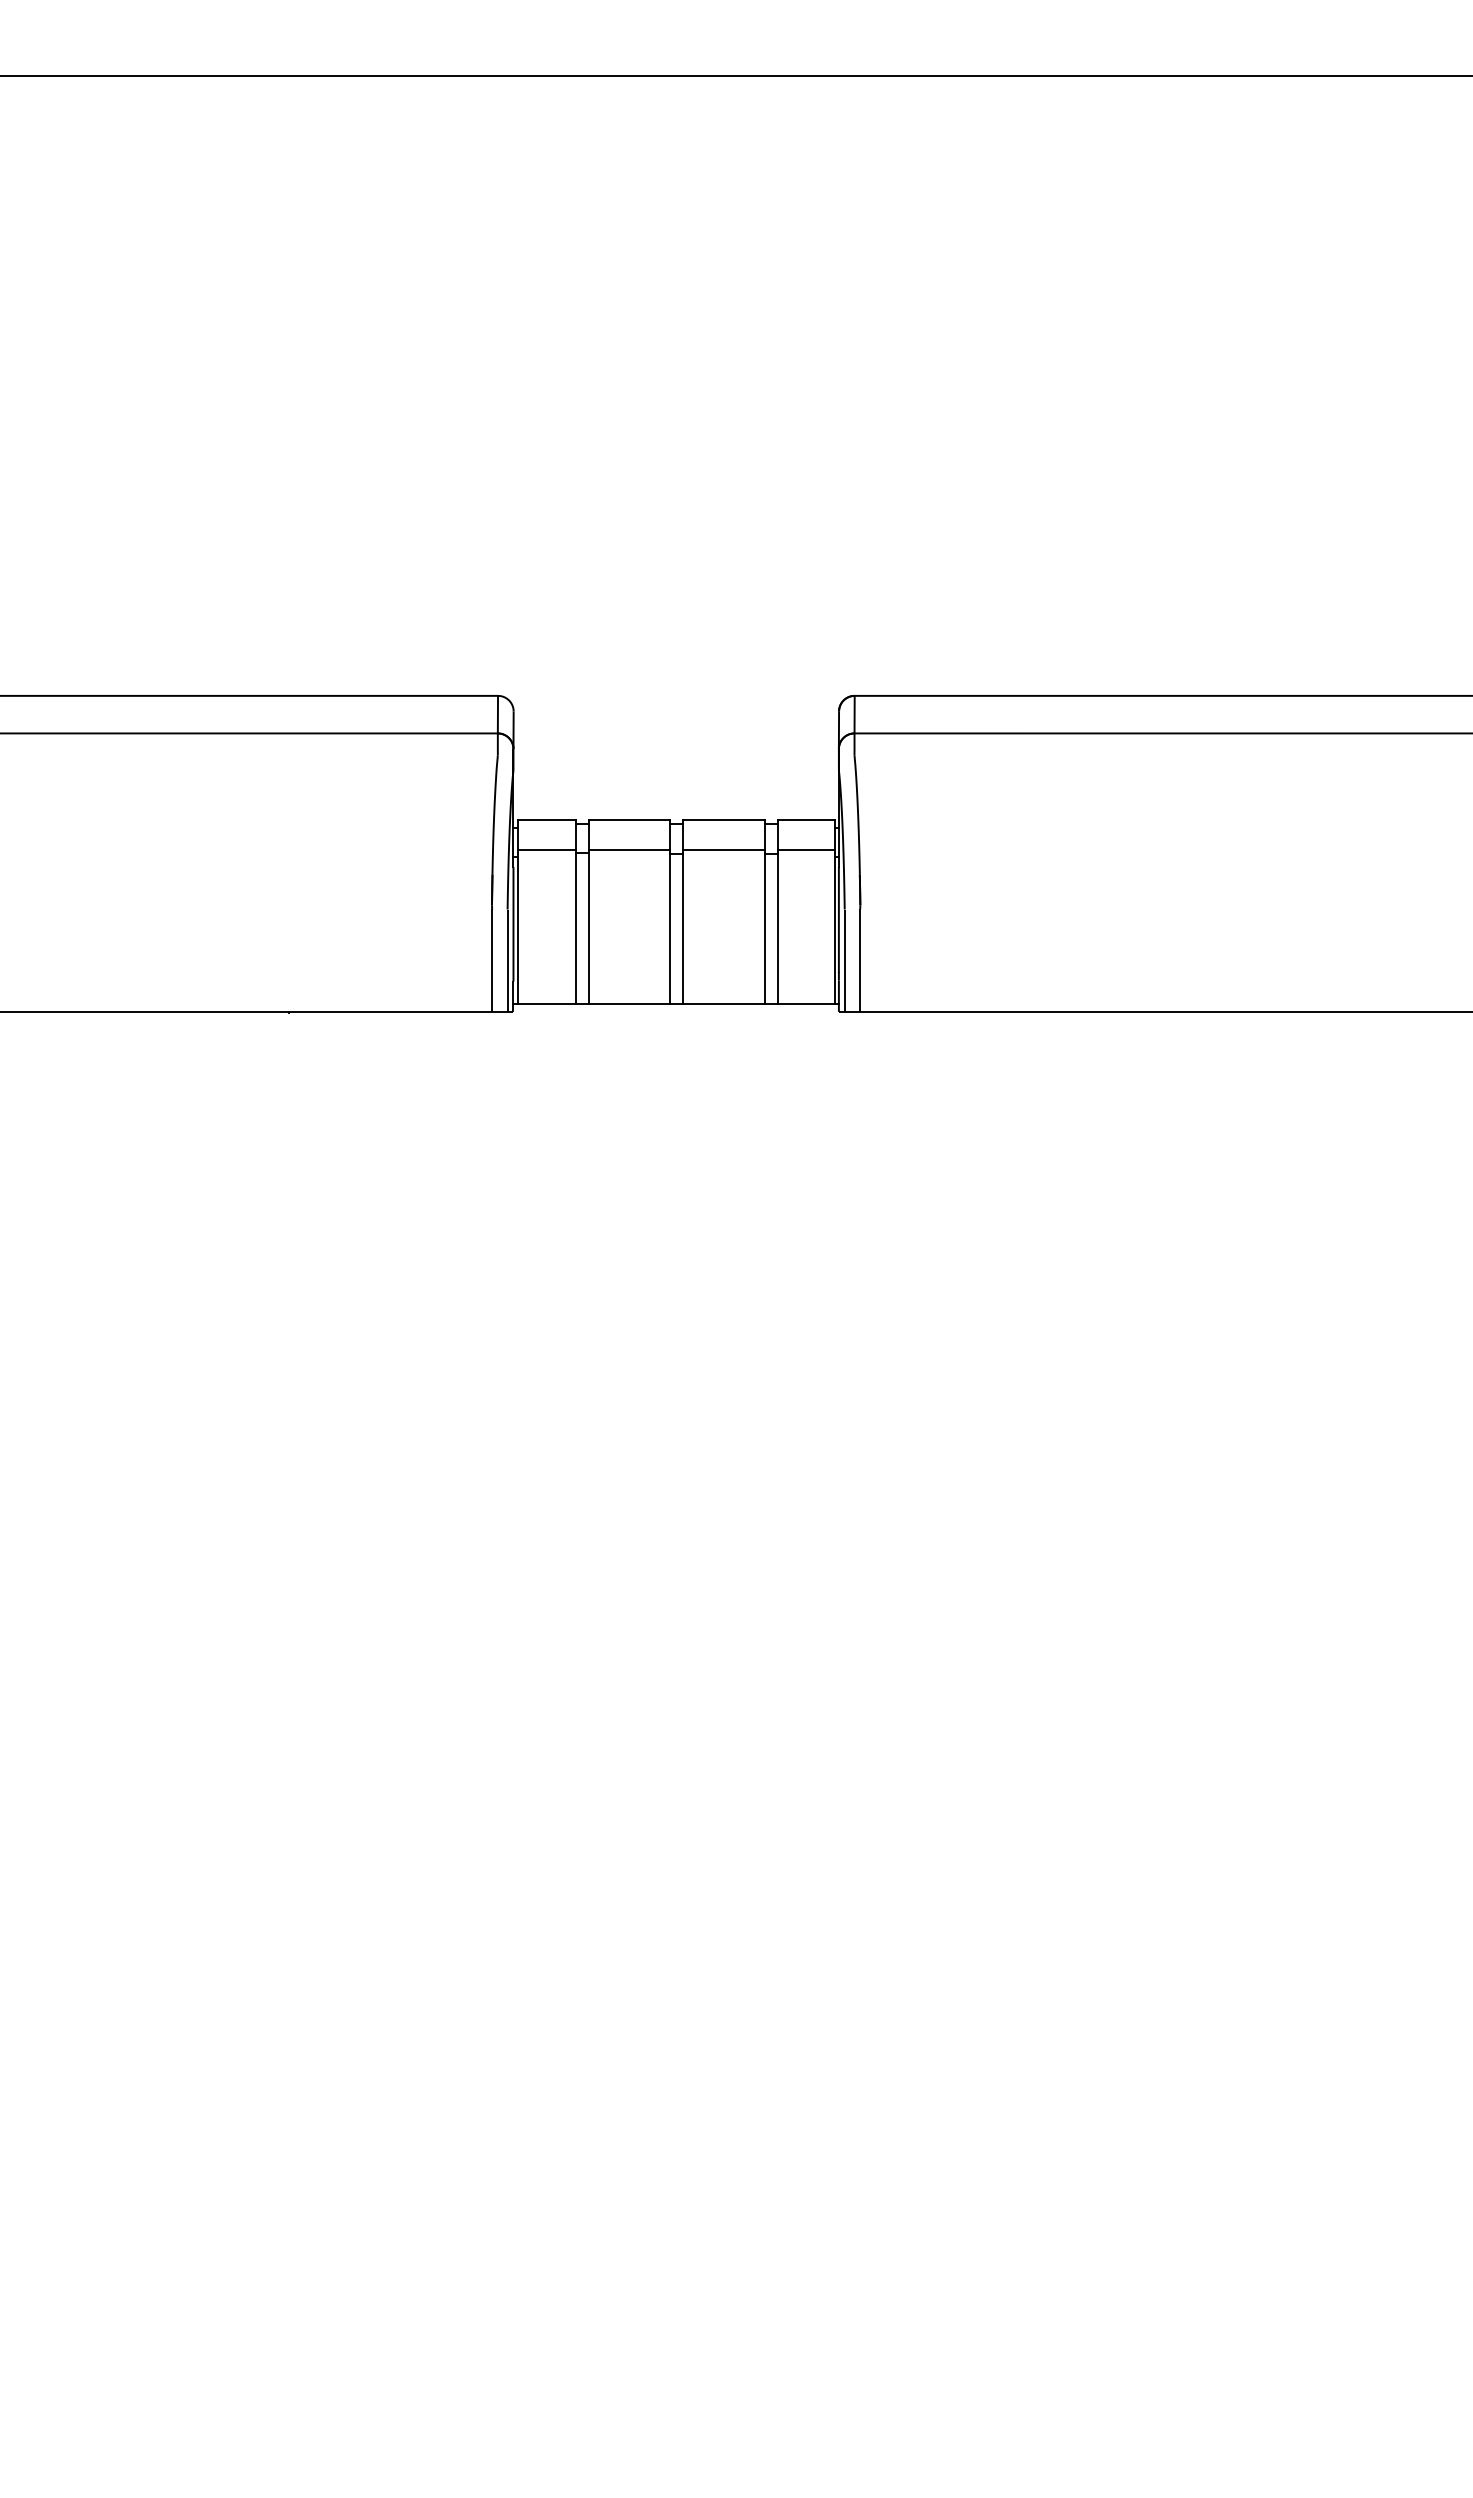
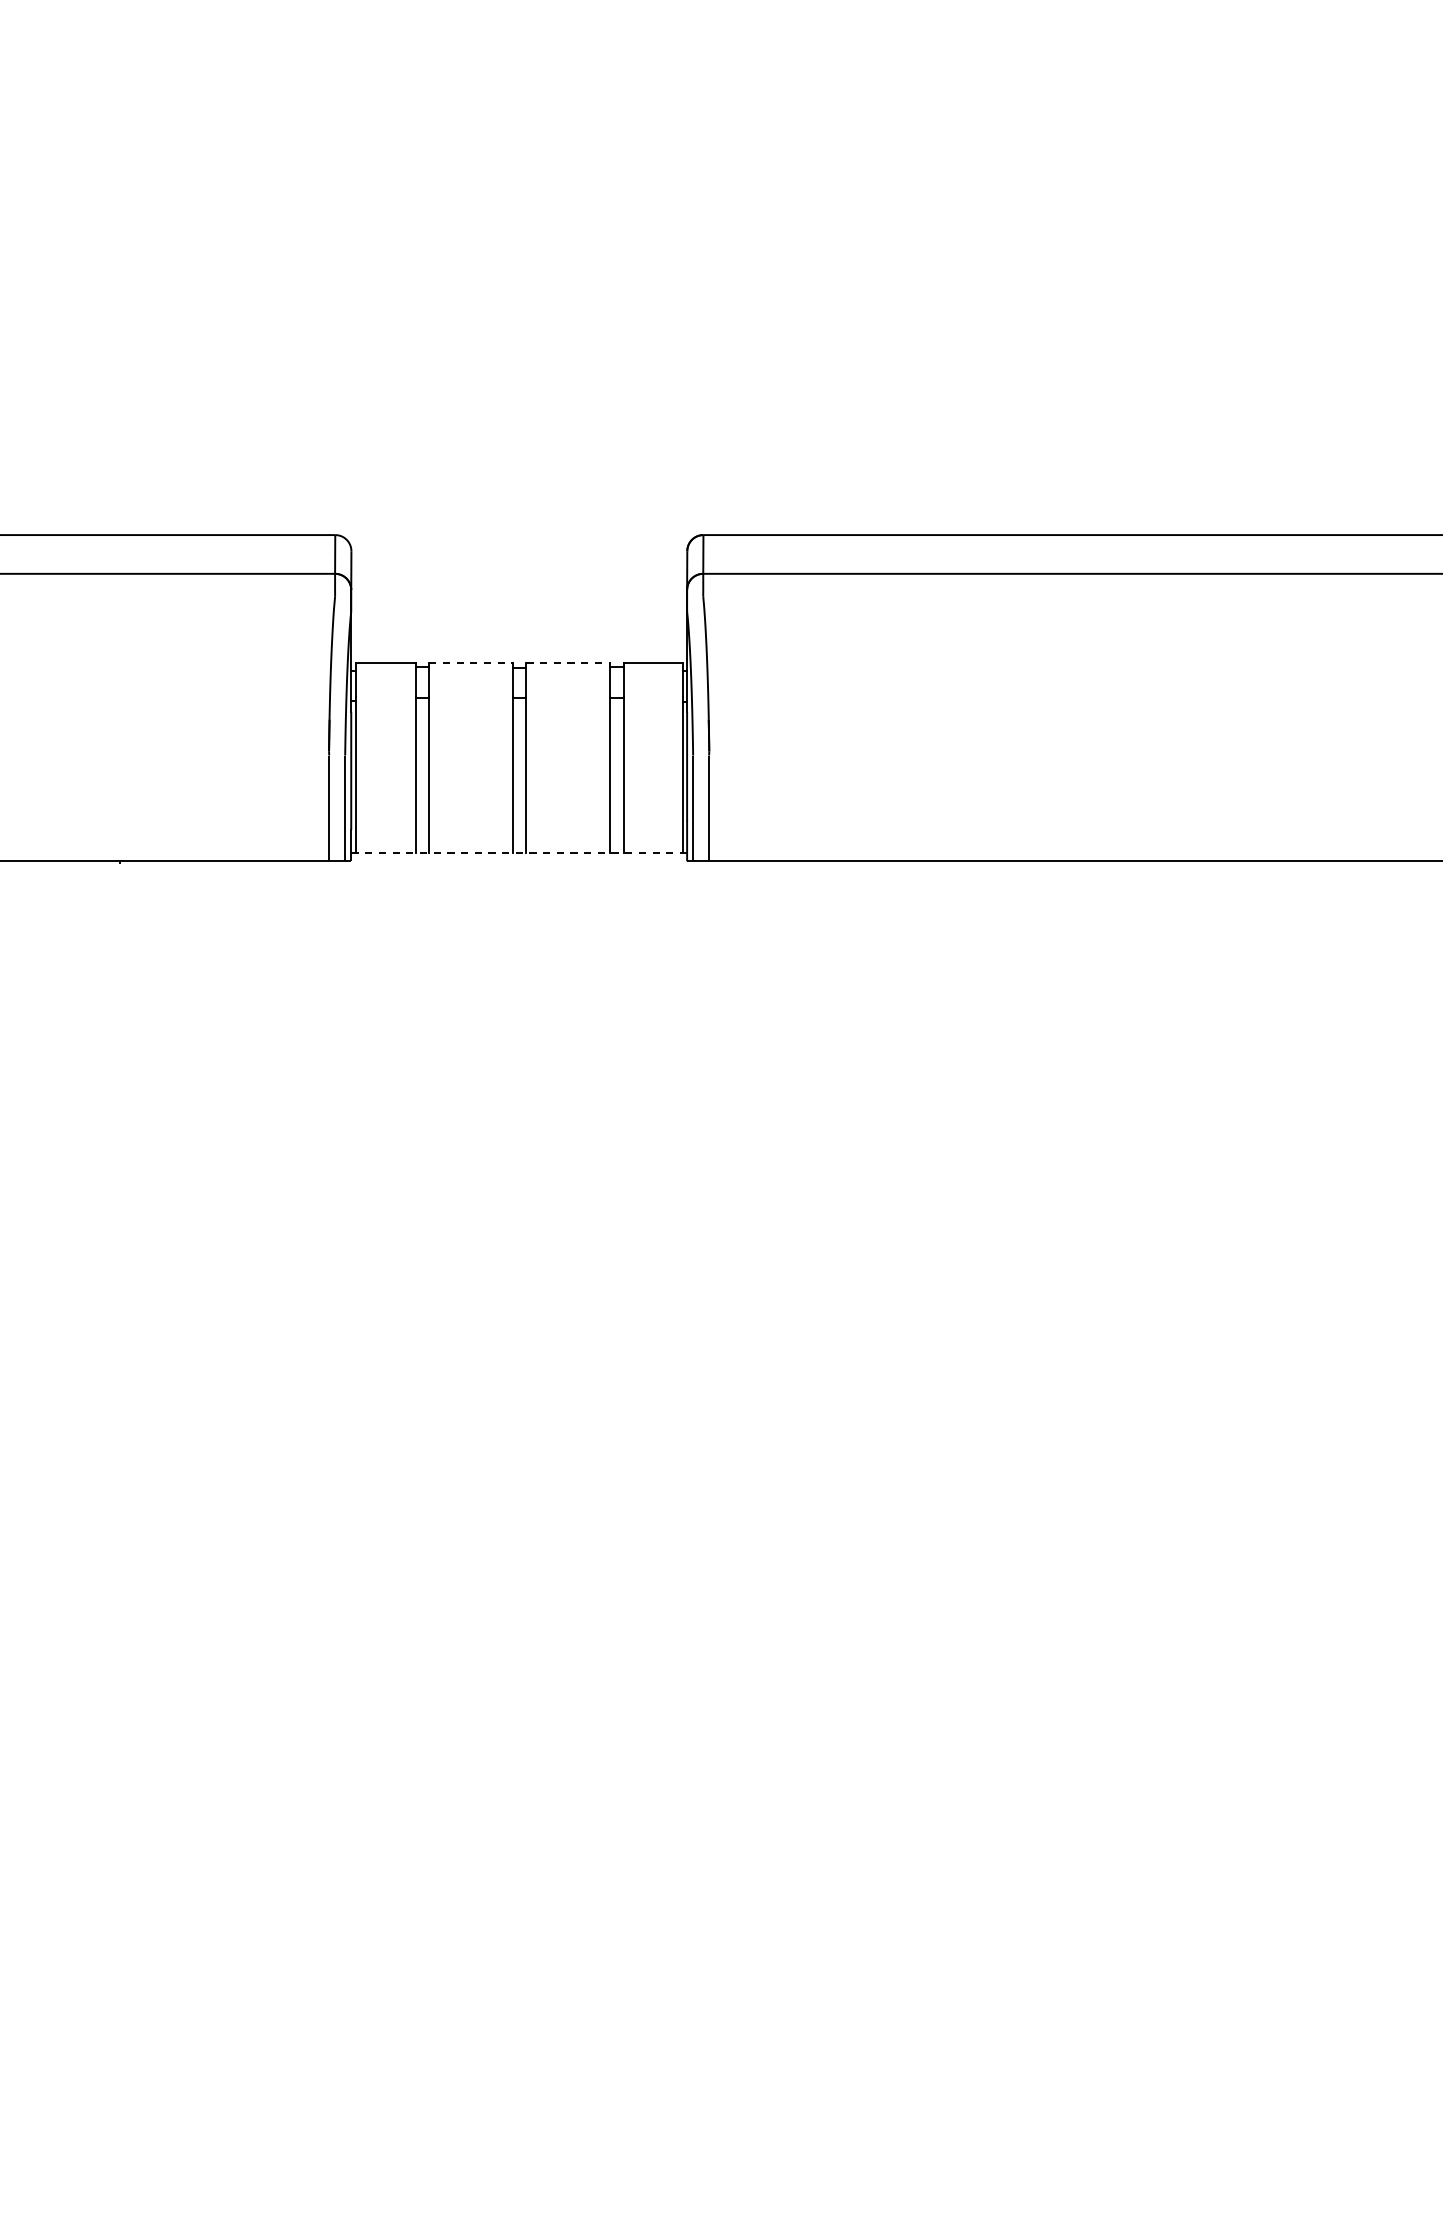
line: (629, 820) -> (470, 663), solid -> dashed
line: (723, 820) -> (568, 663), solid -> dashed
line: (546, 849) -> (385, 693), removed
line: (629, 849) -> (470, 693), removed
line: (723, 849) -> (568, 693), removed
line: (806, 849) -> (653, 693), removed
line: (676, 1004) -> (519, 853), solid -> dashed

